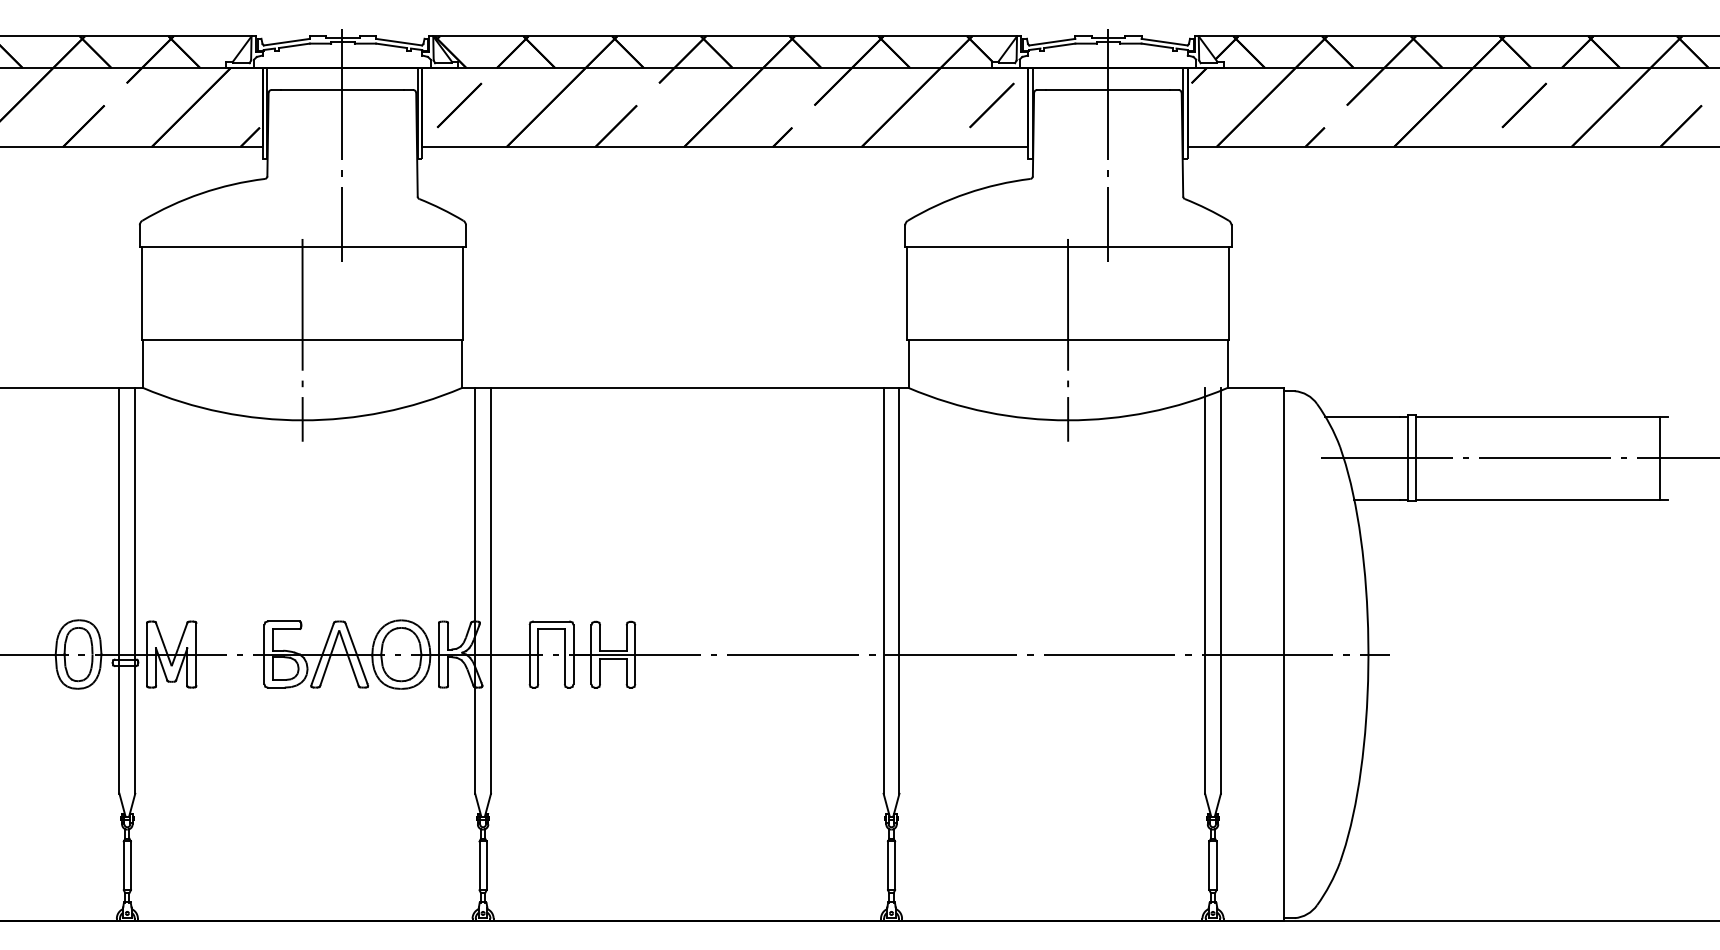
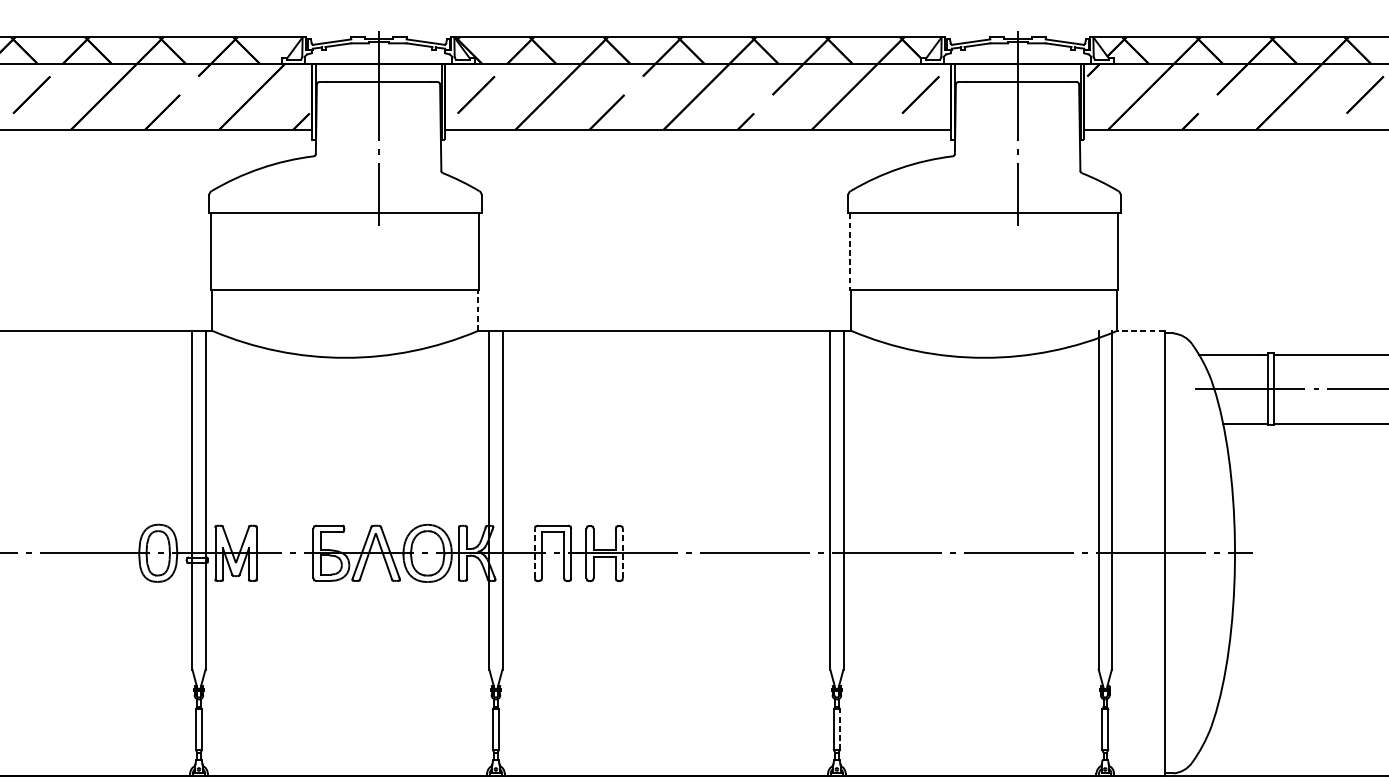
line: (907, 293) -> (850, 251), solid -> dashed
line: (302, 339) -> (345, 290), removed
line: (1068, 339) -> (984, 290), removed
line: (462, 363) -> (478, 310), solid -> dashed
line: (1255, 388) -> (1140, 331), solid -> dashed
line: (529, 654) -> (534, 553), solid -> dashed
line: (635, 654) -> (623, 553), solid -> dashed
line: (895, 865) -> (840, 729), solid -> dashed

